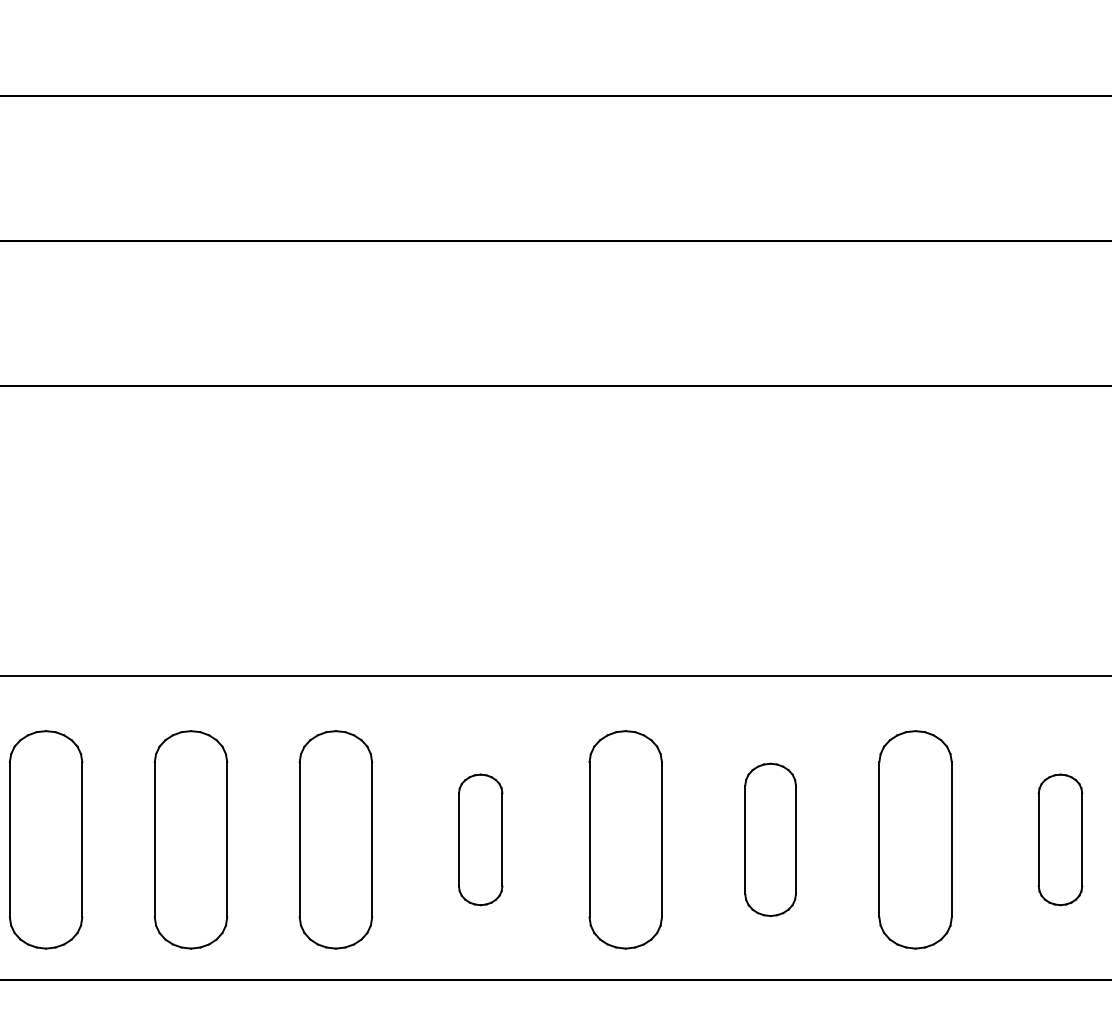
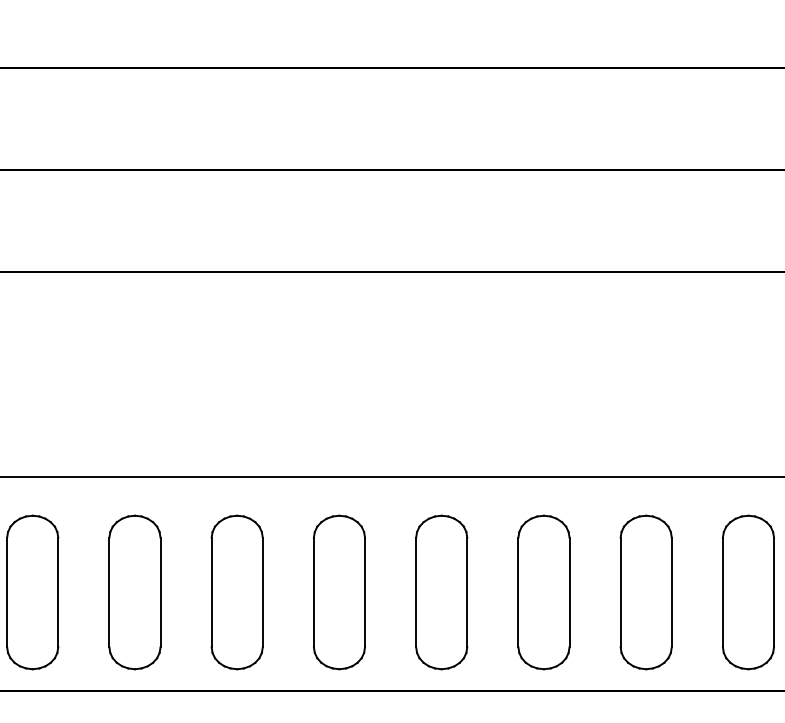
part: (480, 839) -> (339, 592), size x1.67
part: (770, 839) -> (543, 592), size x1.43
part: (1060, 839) -> (748, 592), size x1.67

